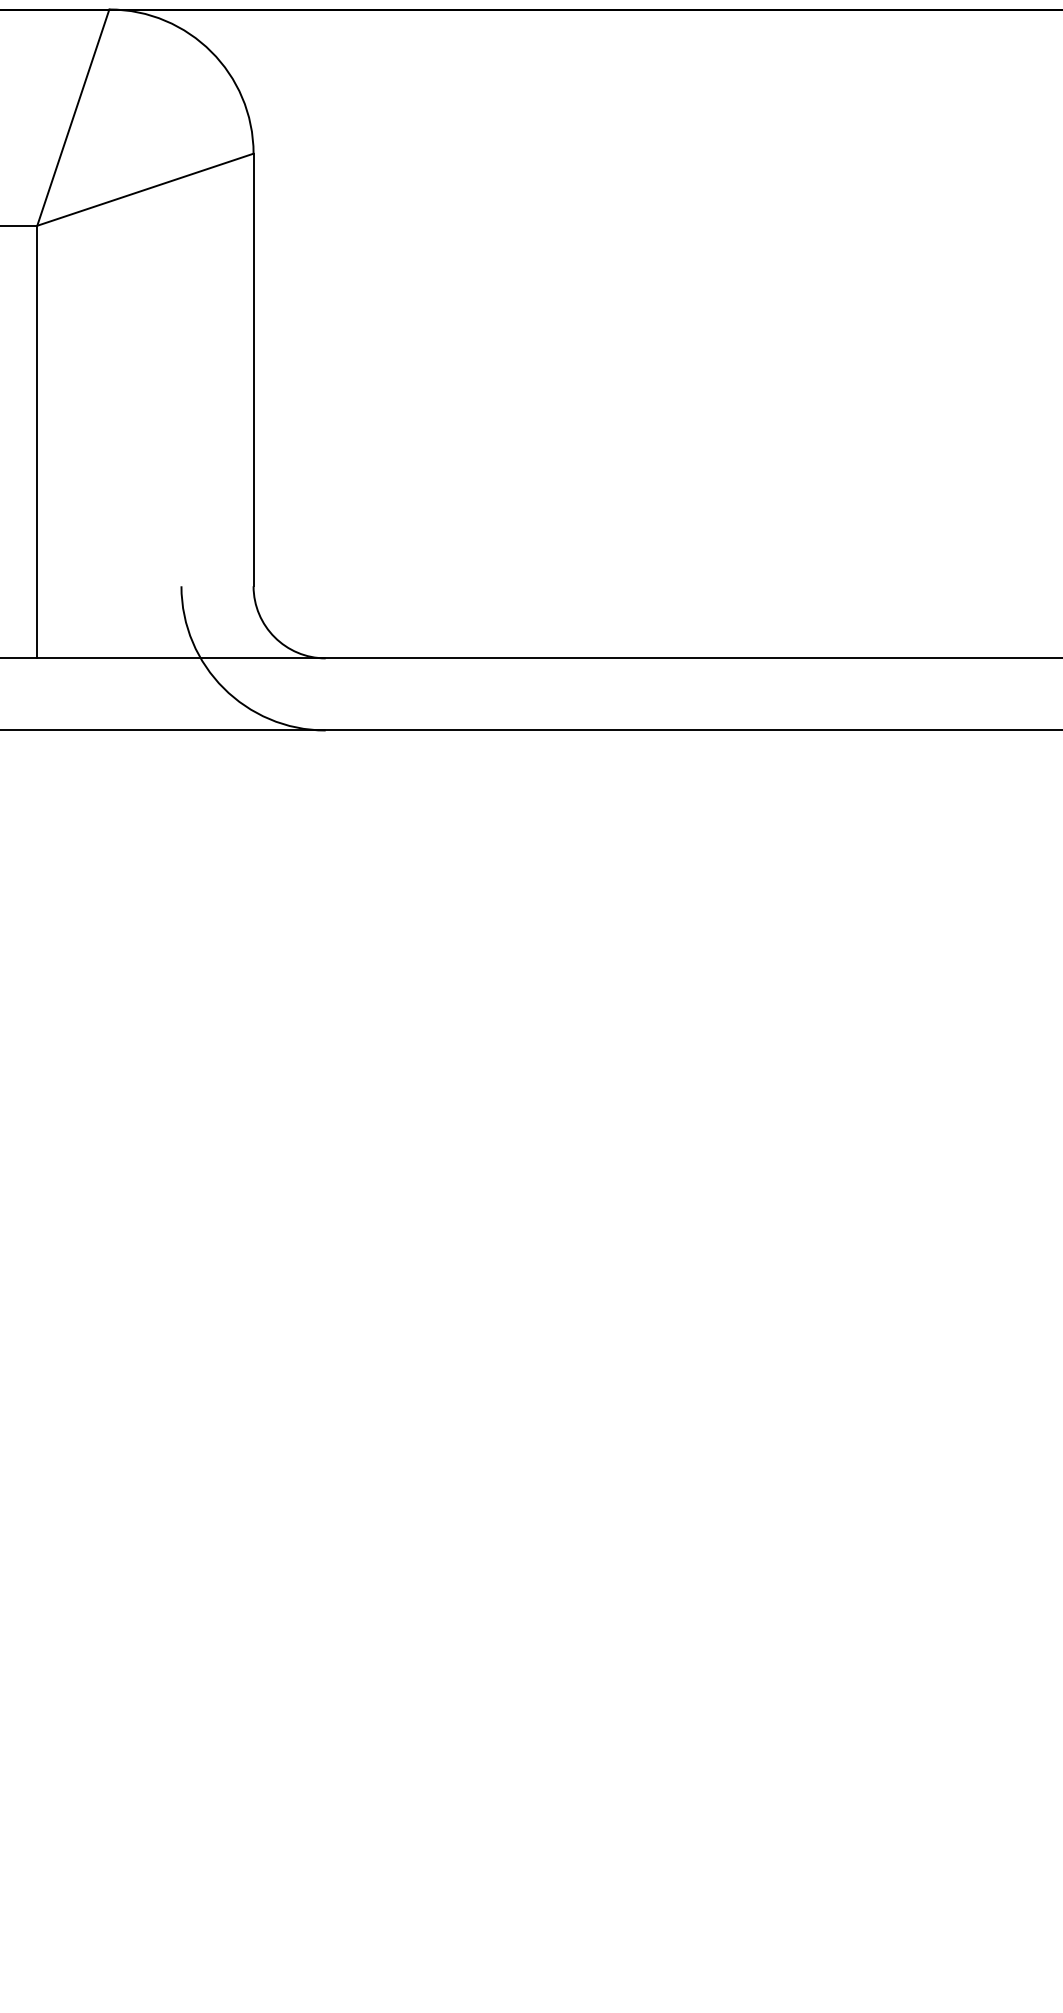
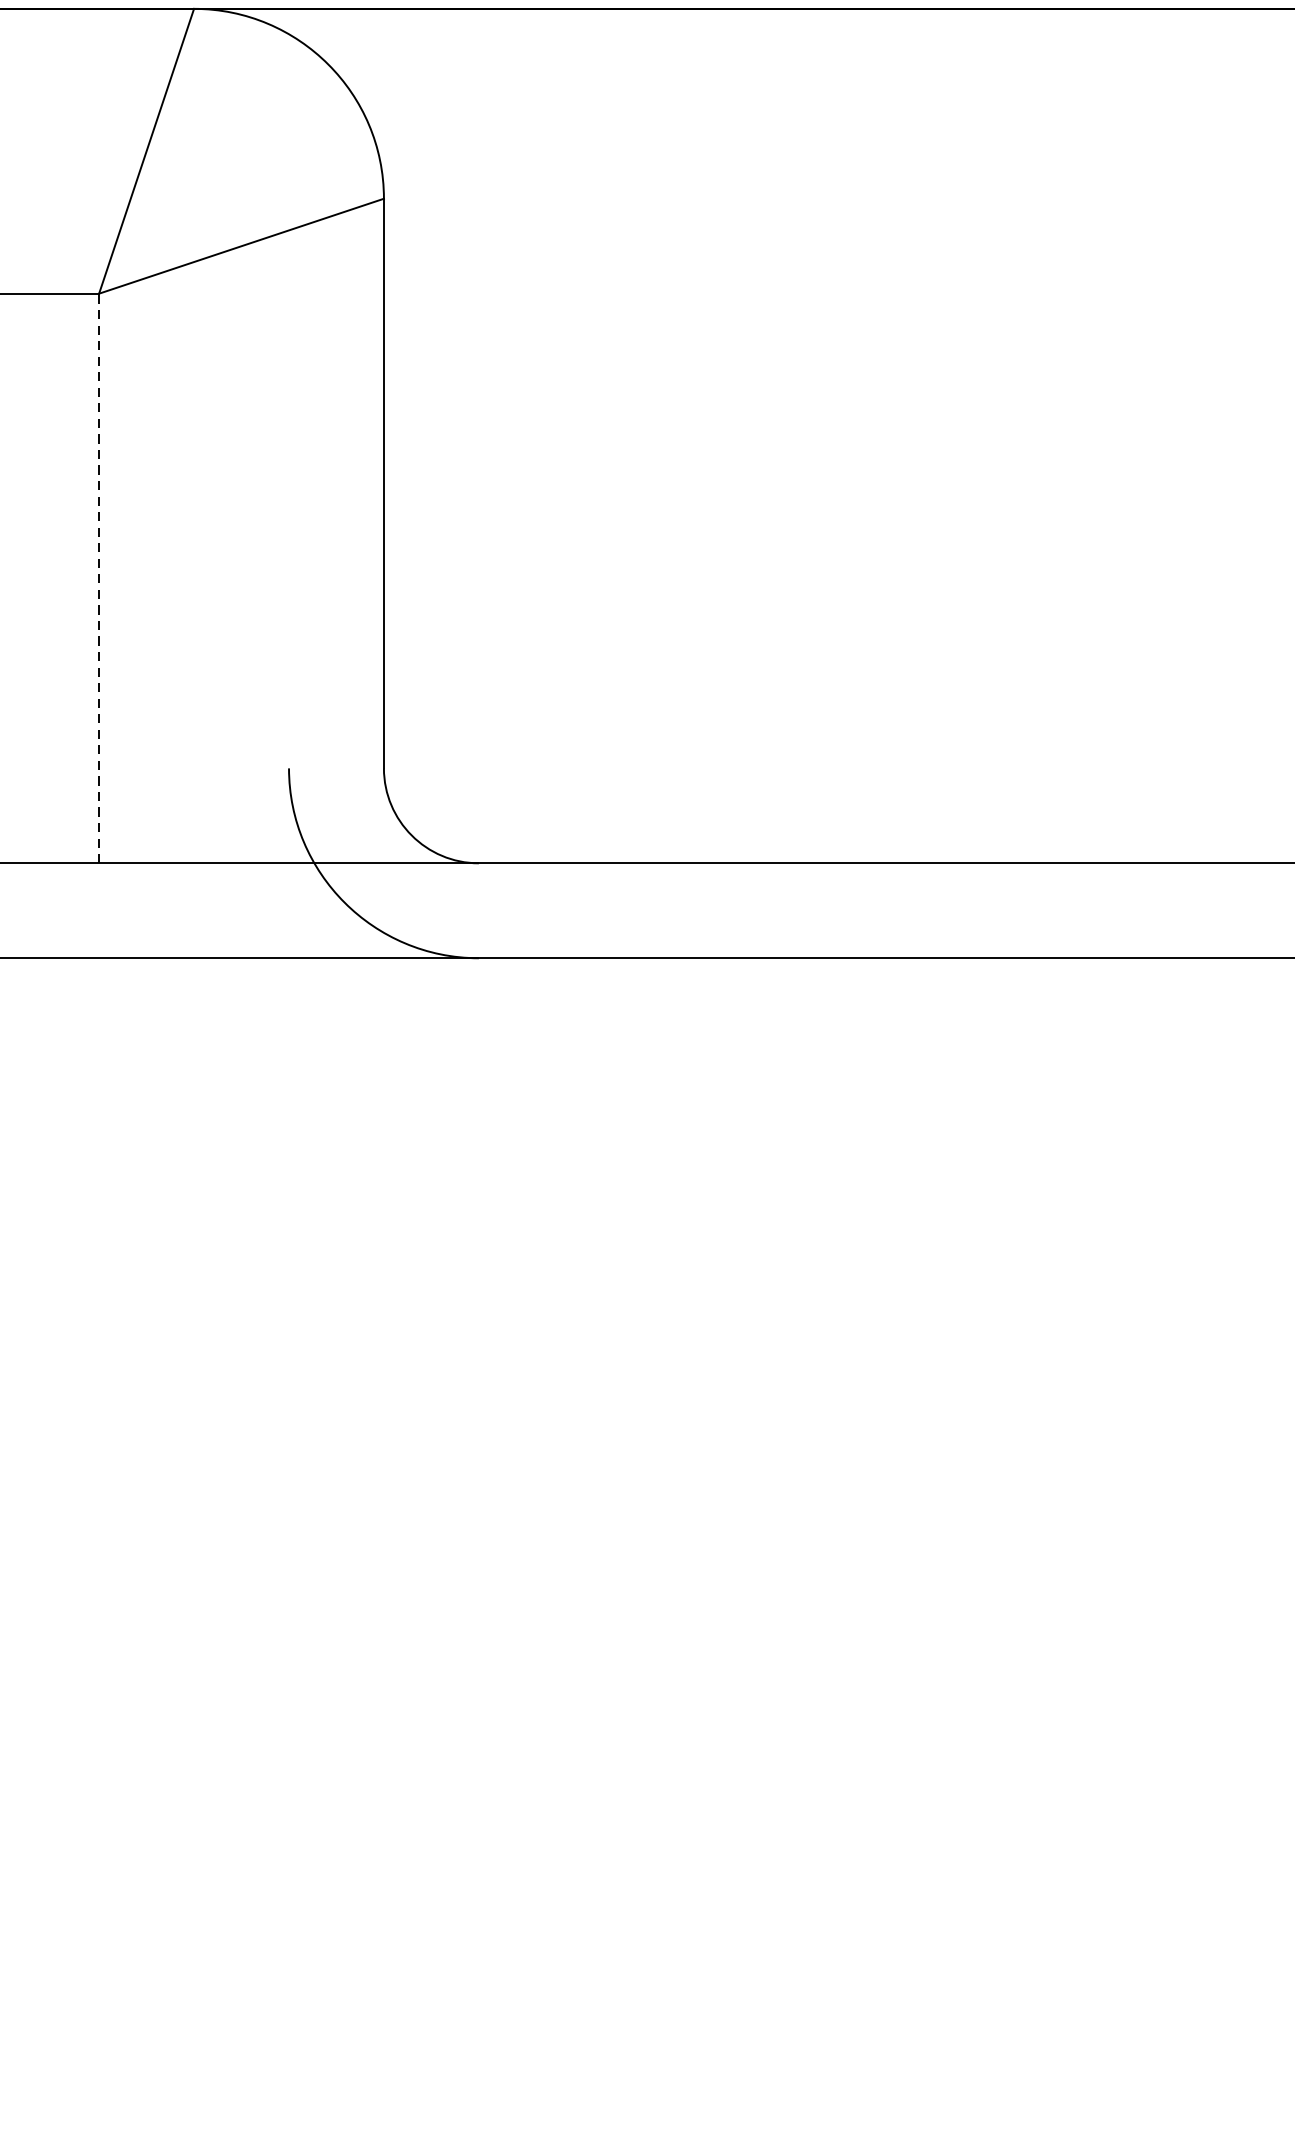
line: (37, 441) -> (99, 577), solid -> dashed

